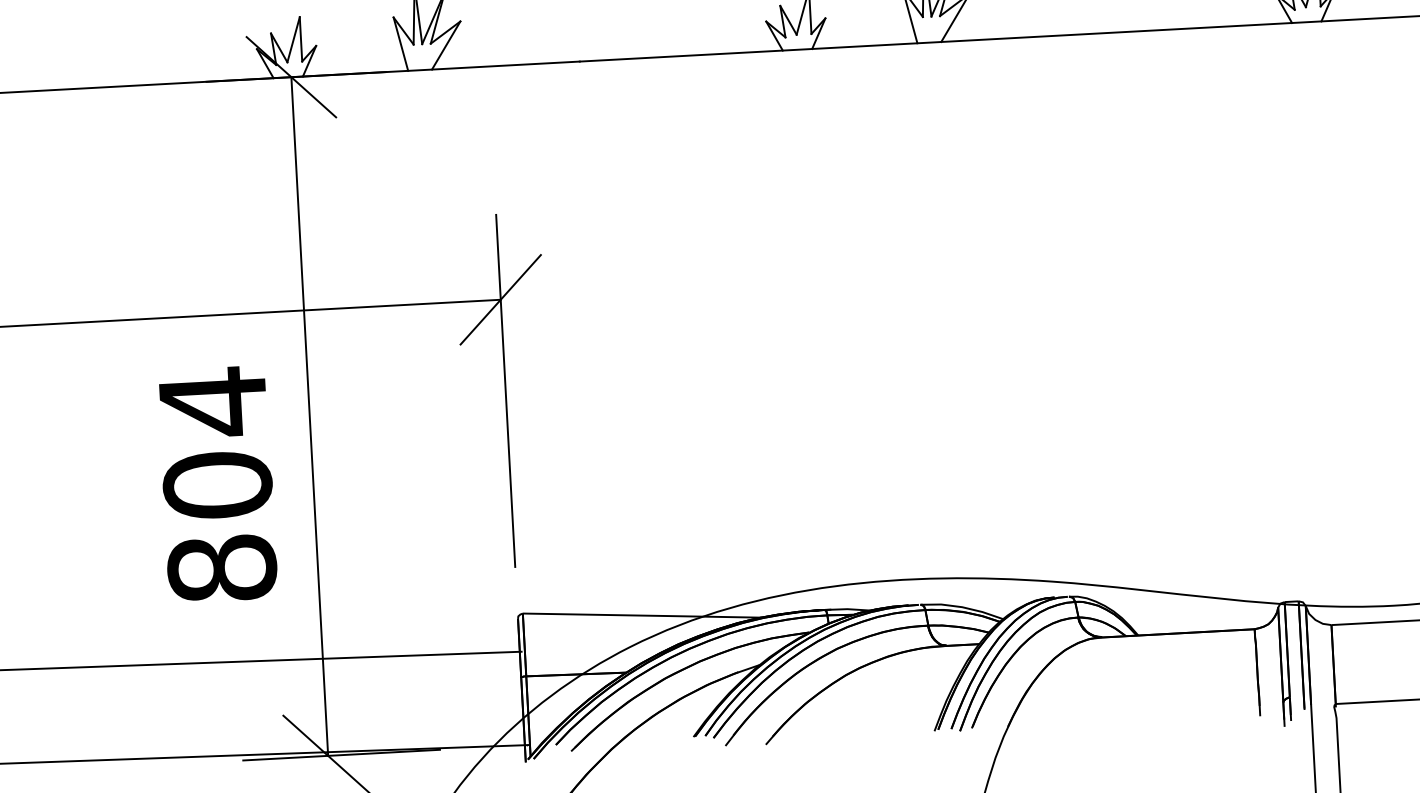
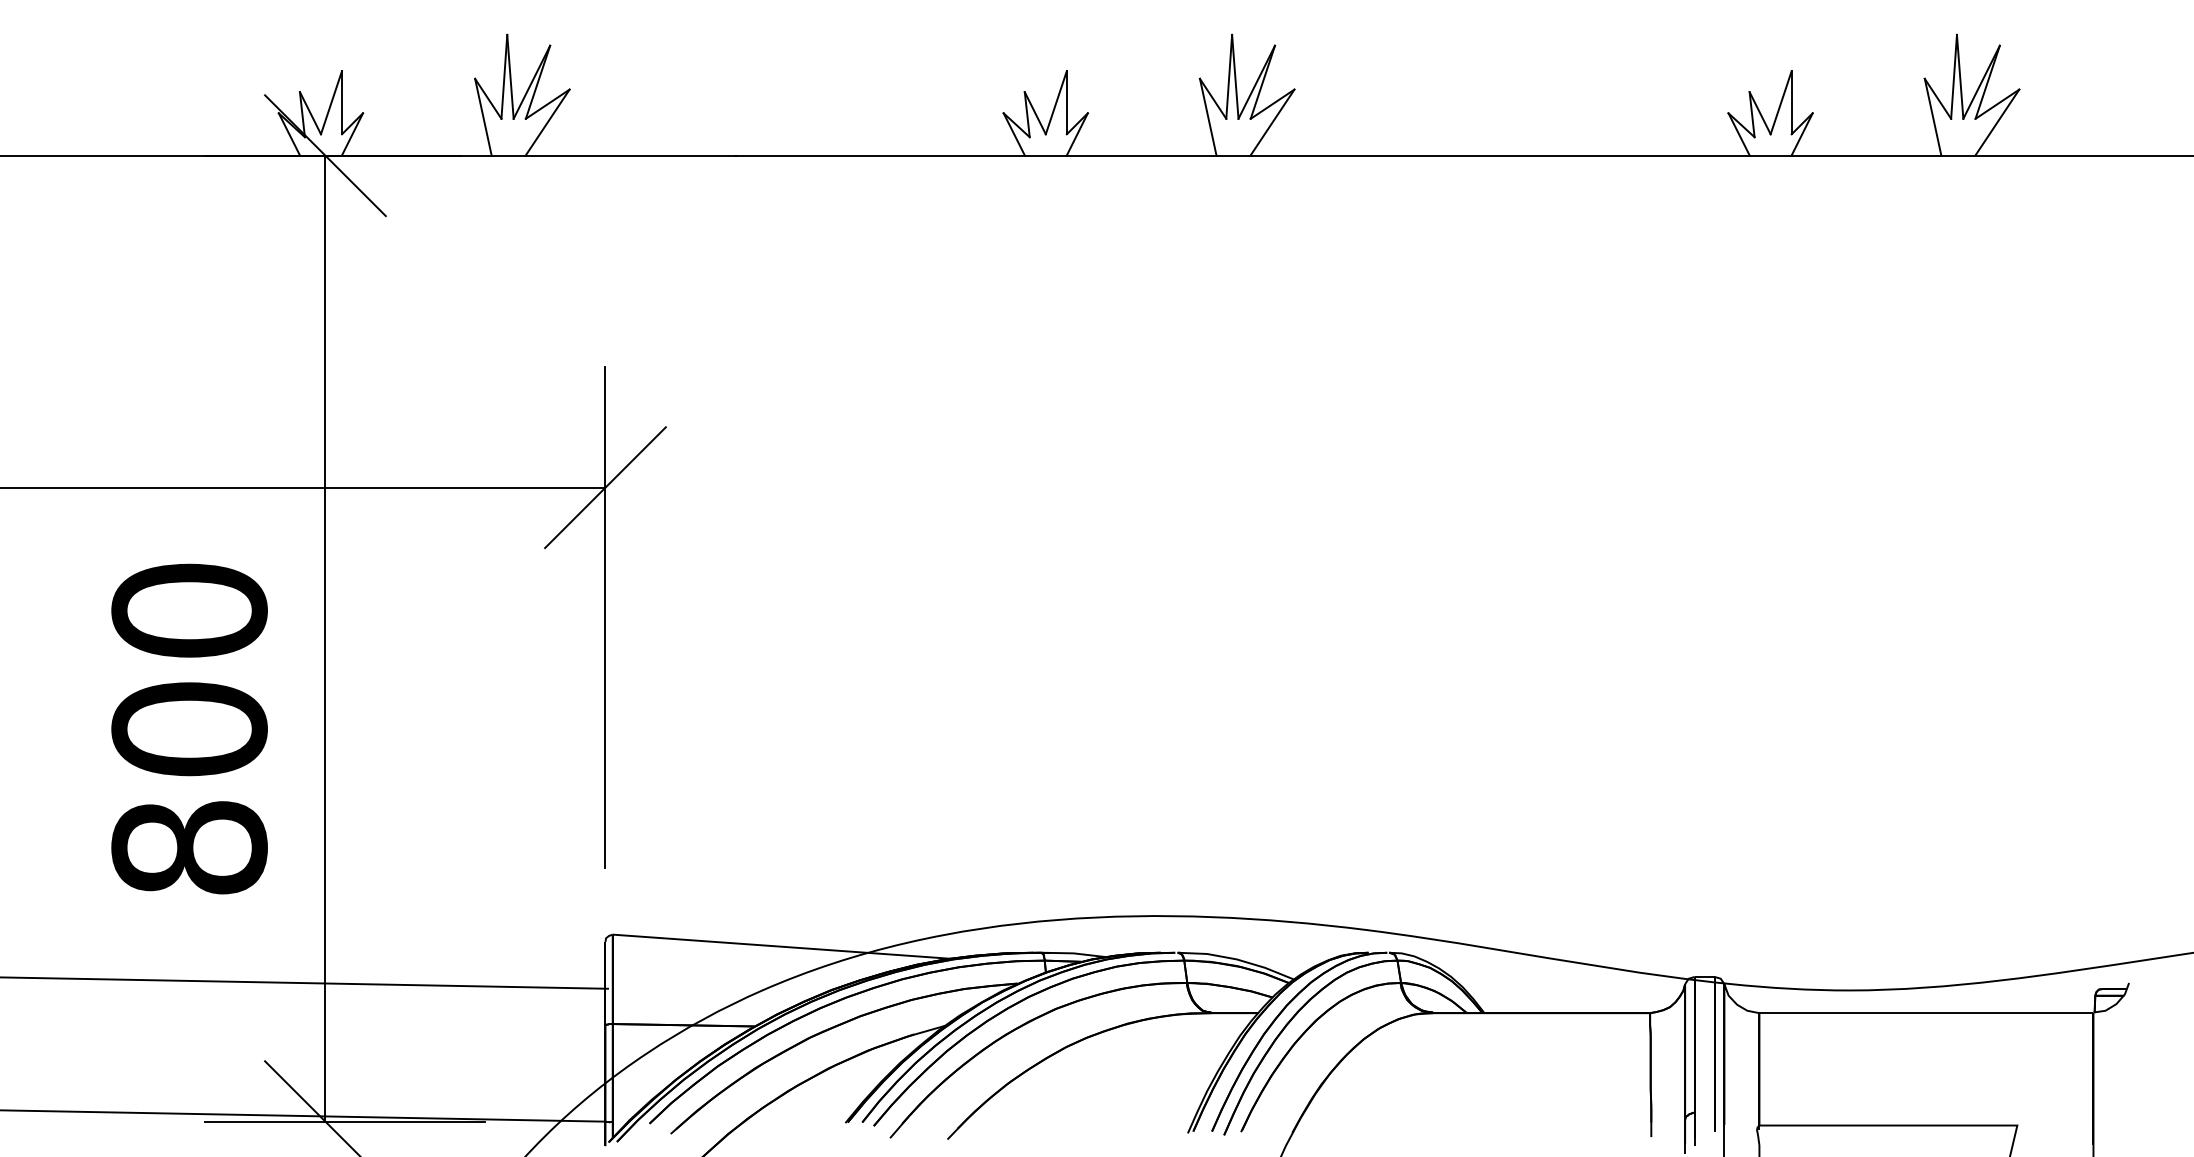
text: (213, 401) -> (189, 610), 804 -> 800

